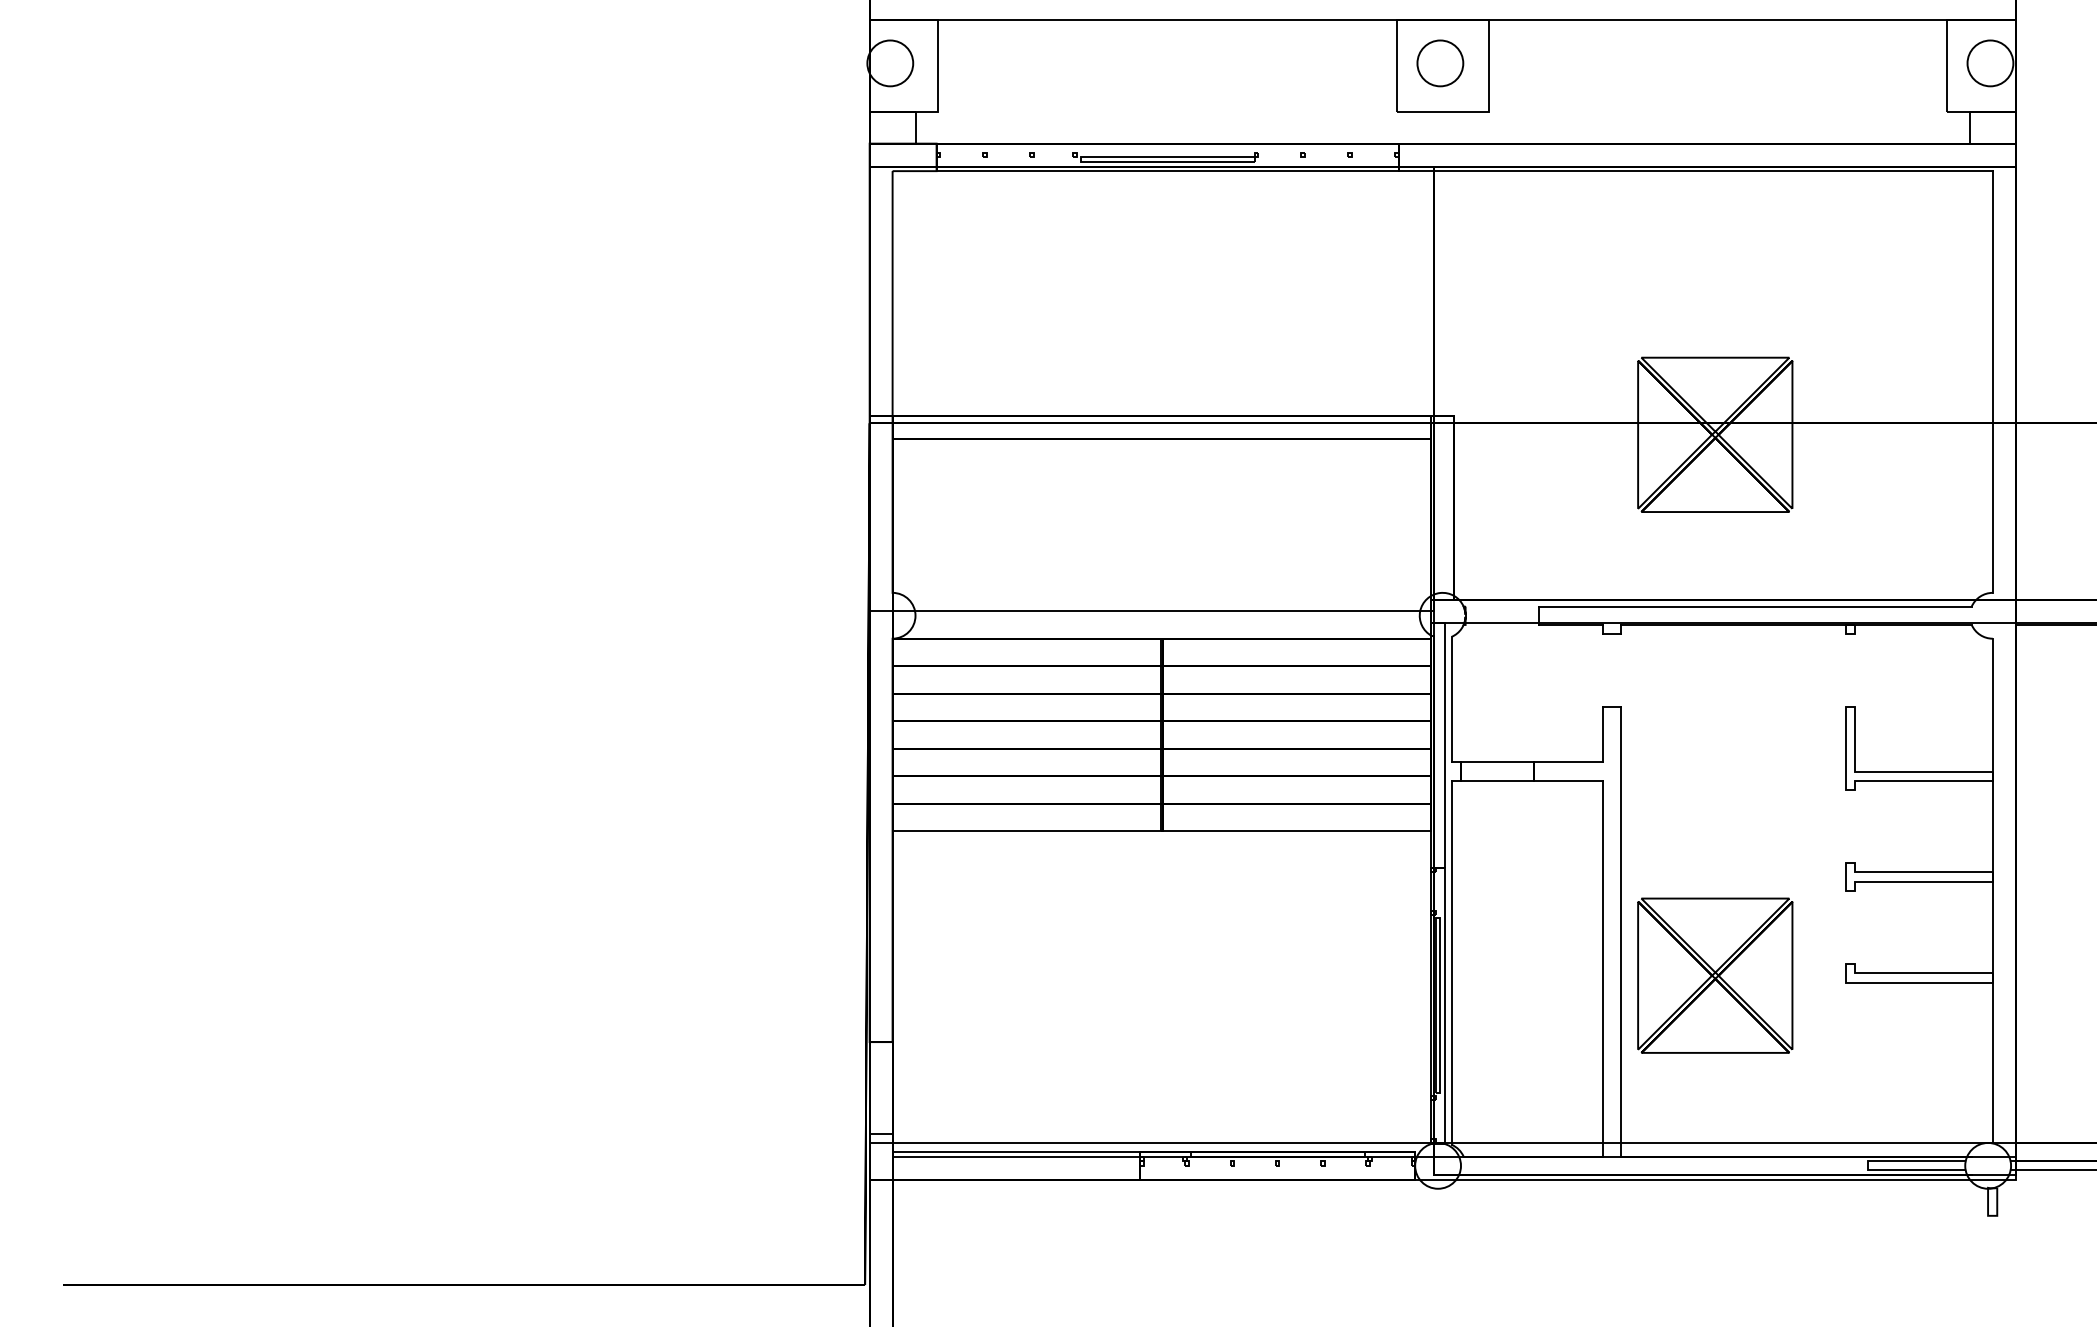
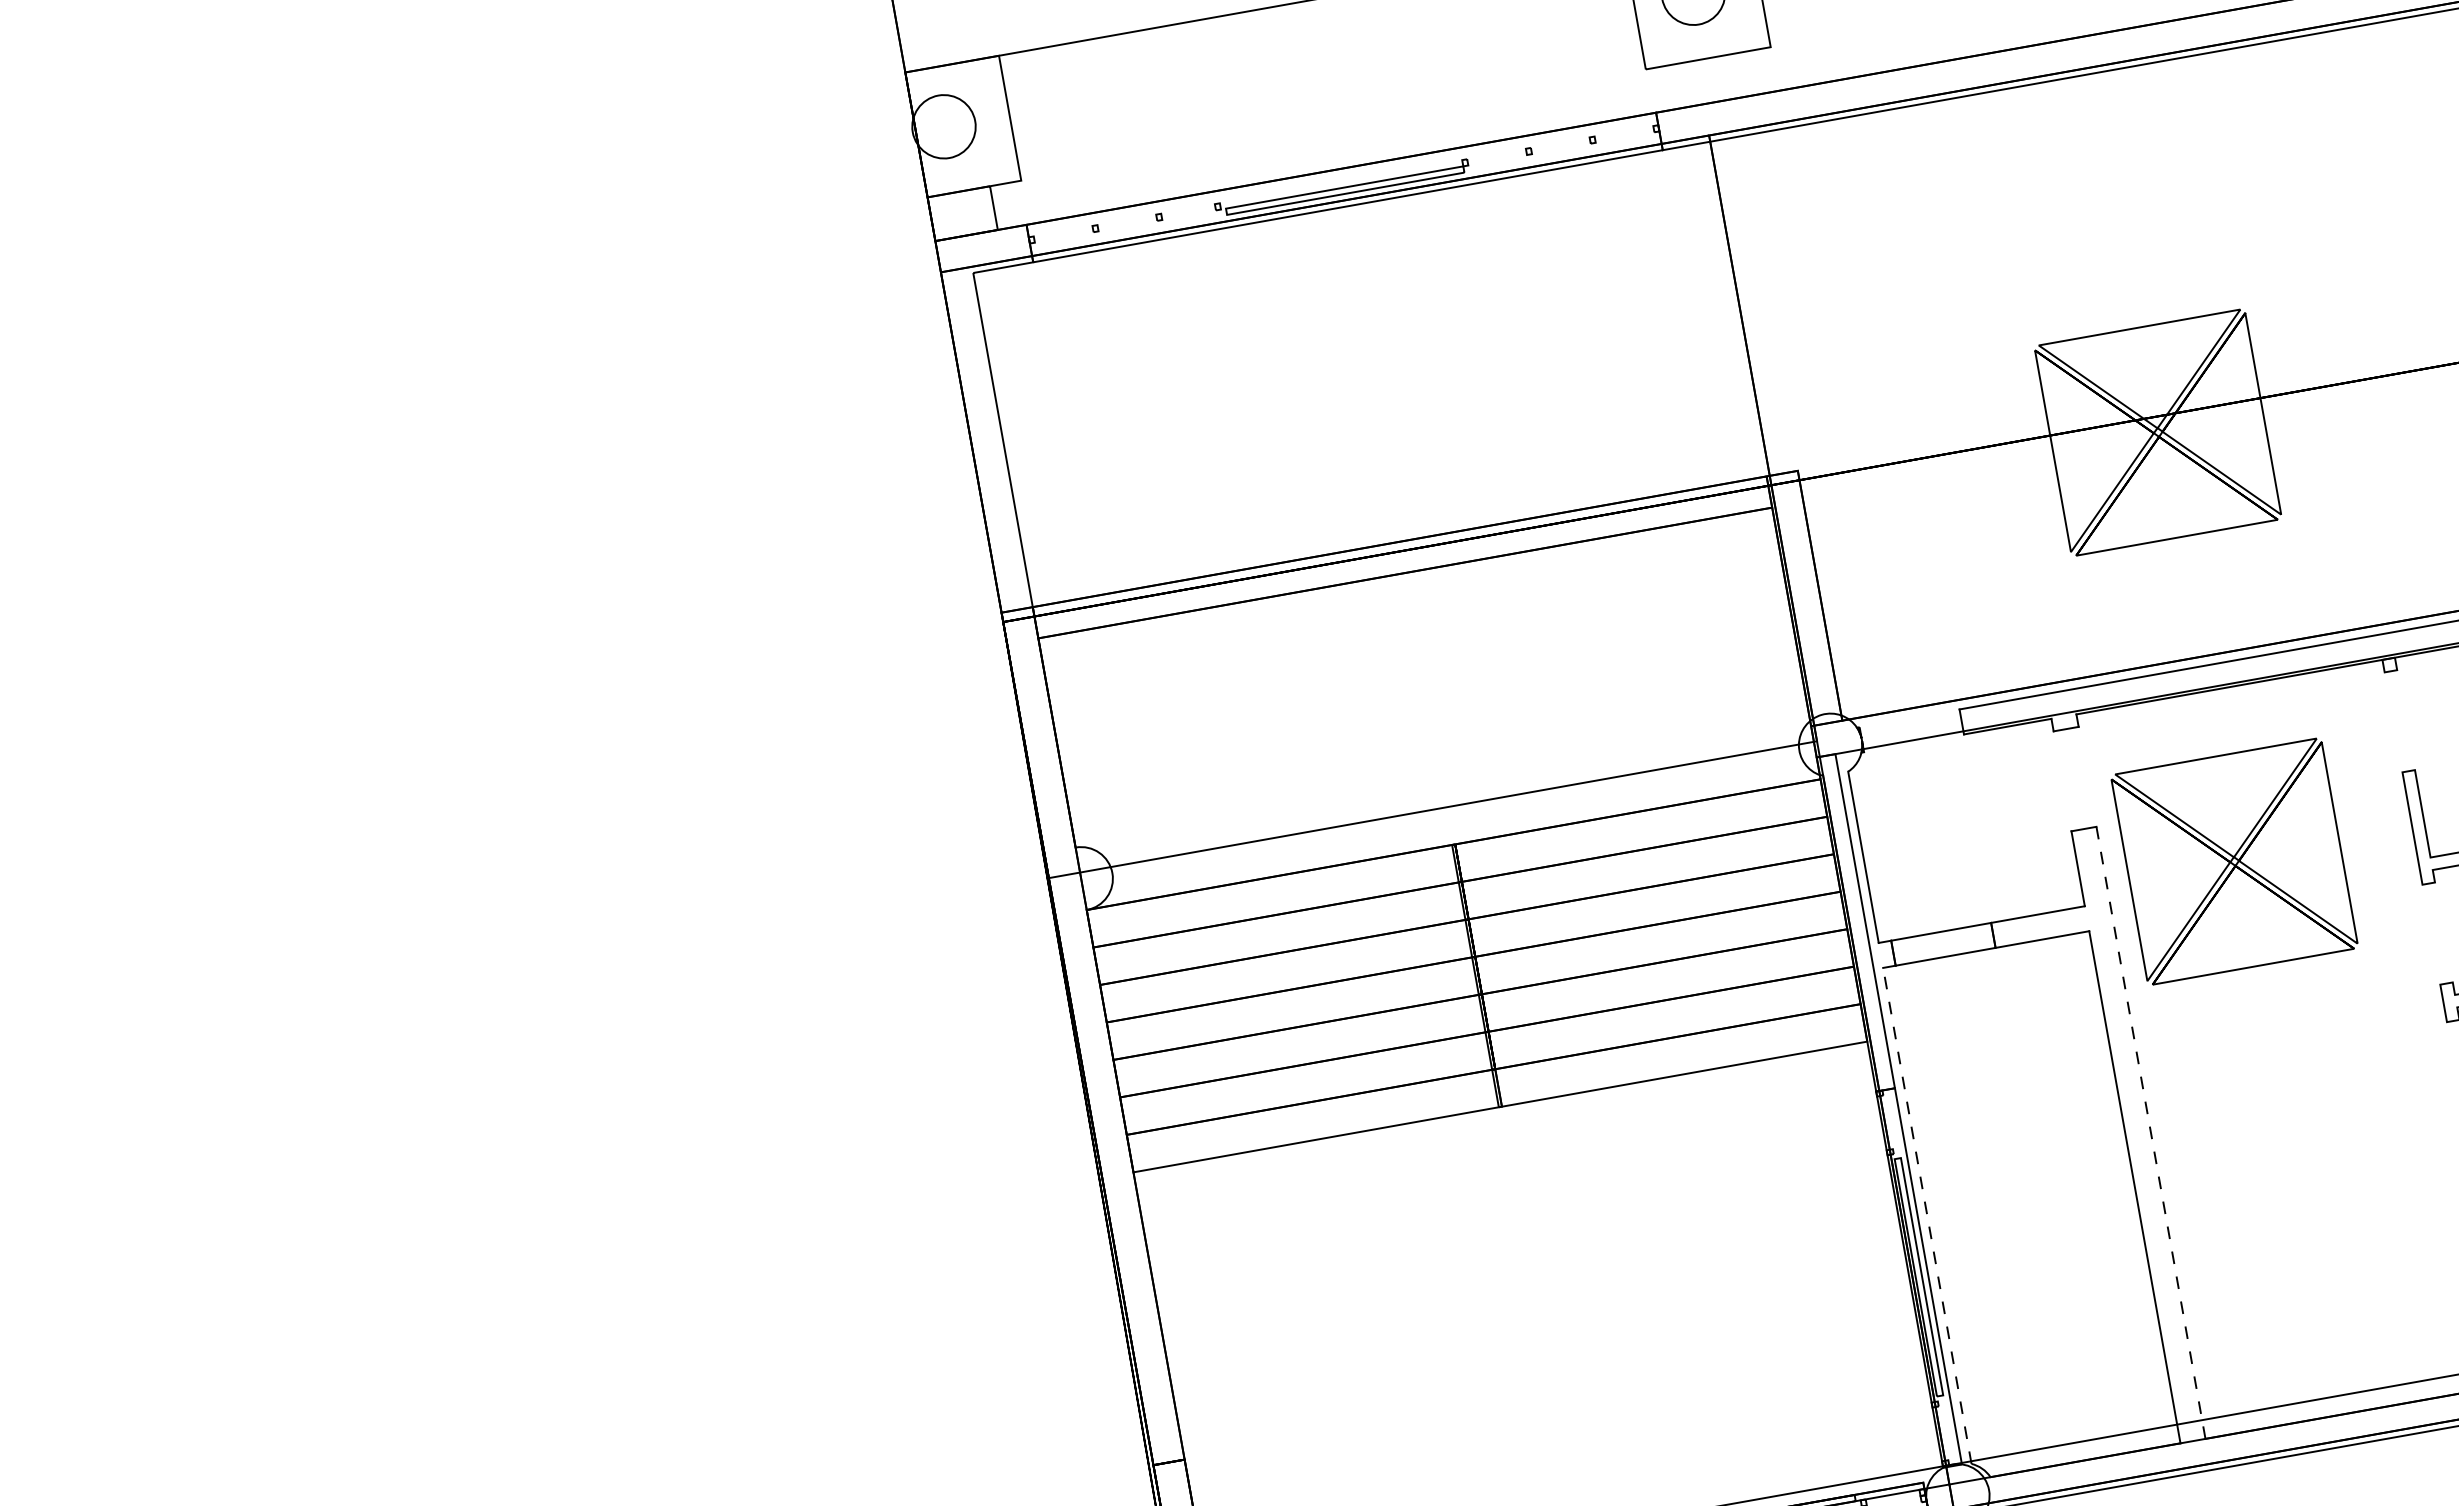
line: (1621, 932) -> (2151, 1133), solid -> dashed
line: (1451, 962) -> (1926, 1215), solid -> dashed
part: (1715, 975) -> (2234, 861), moved

